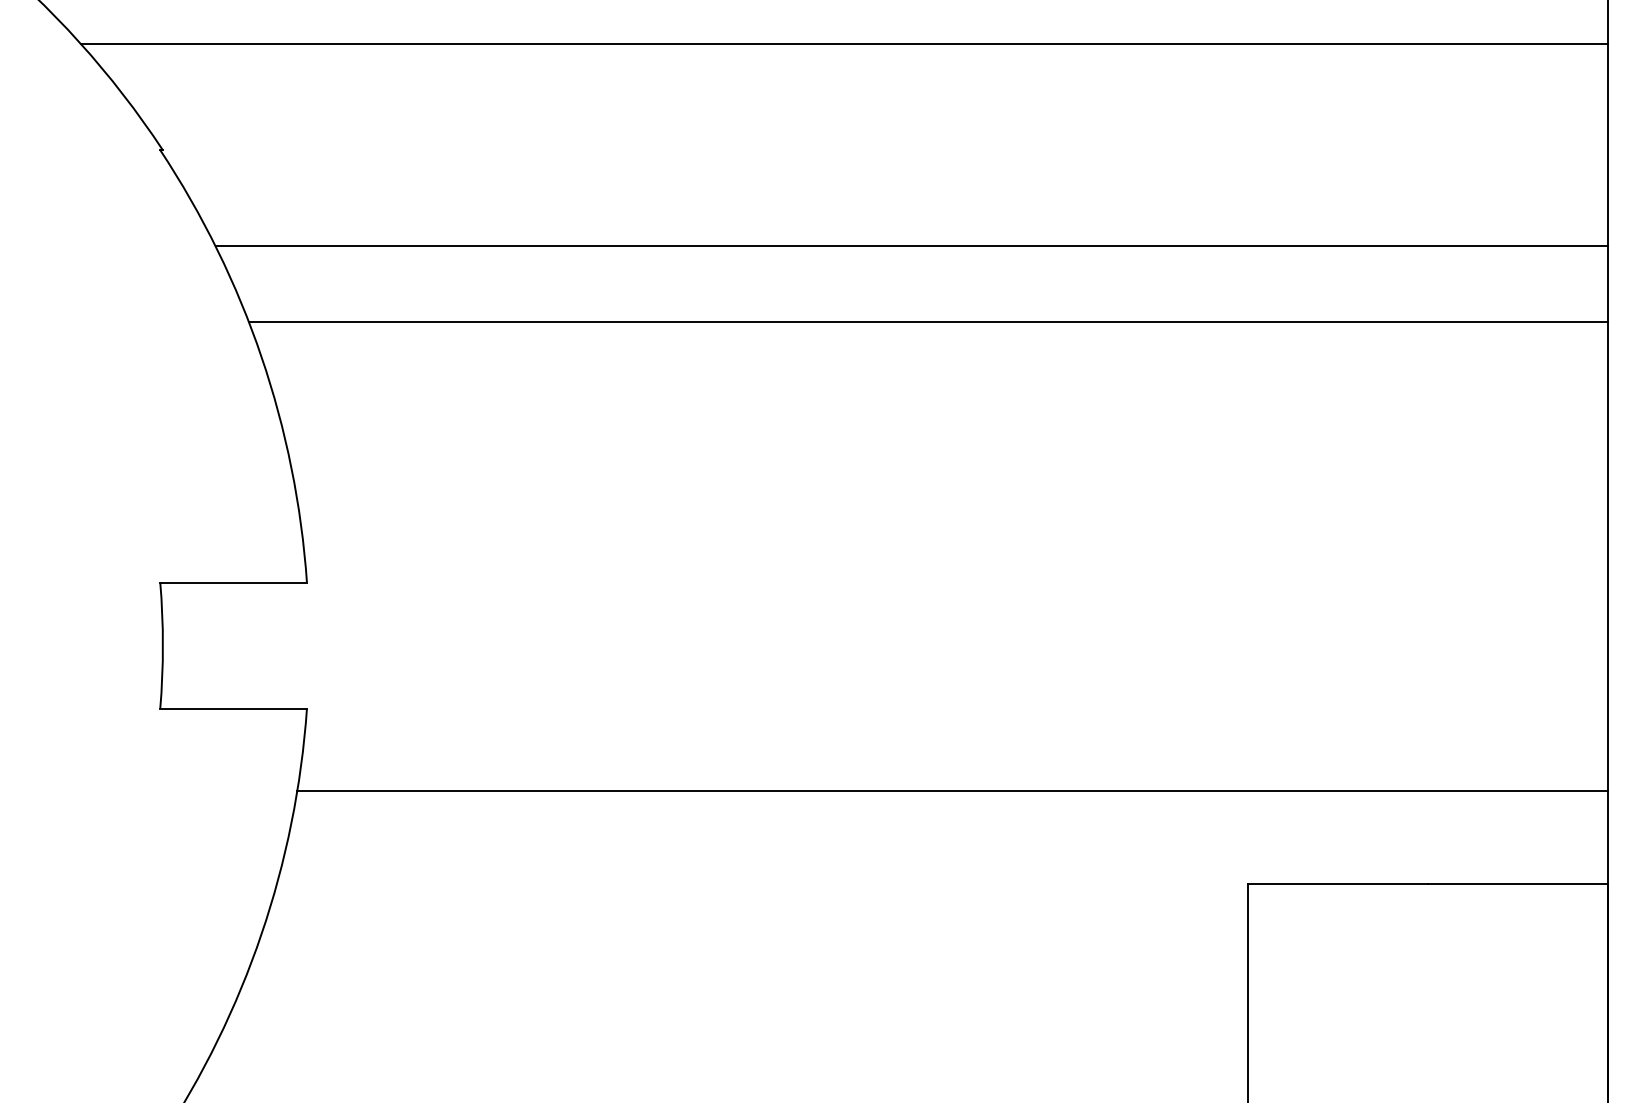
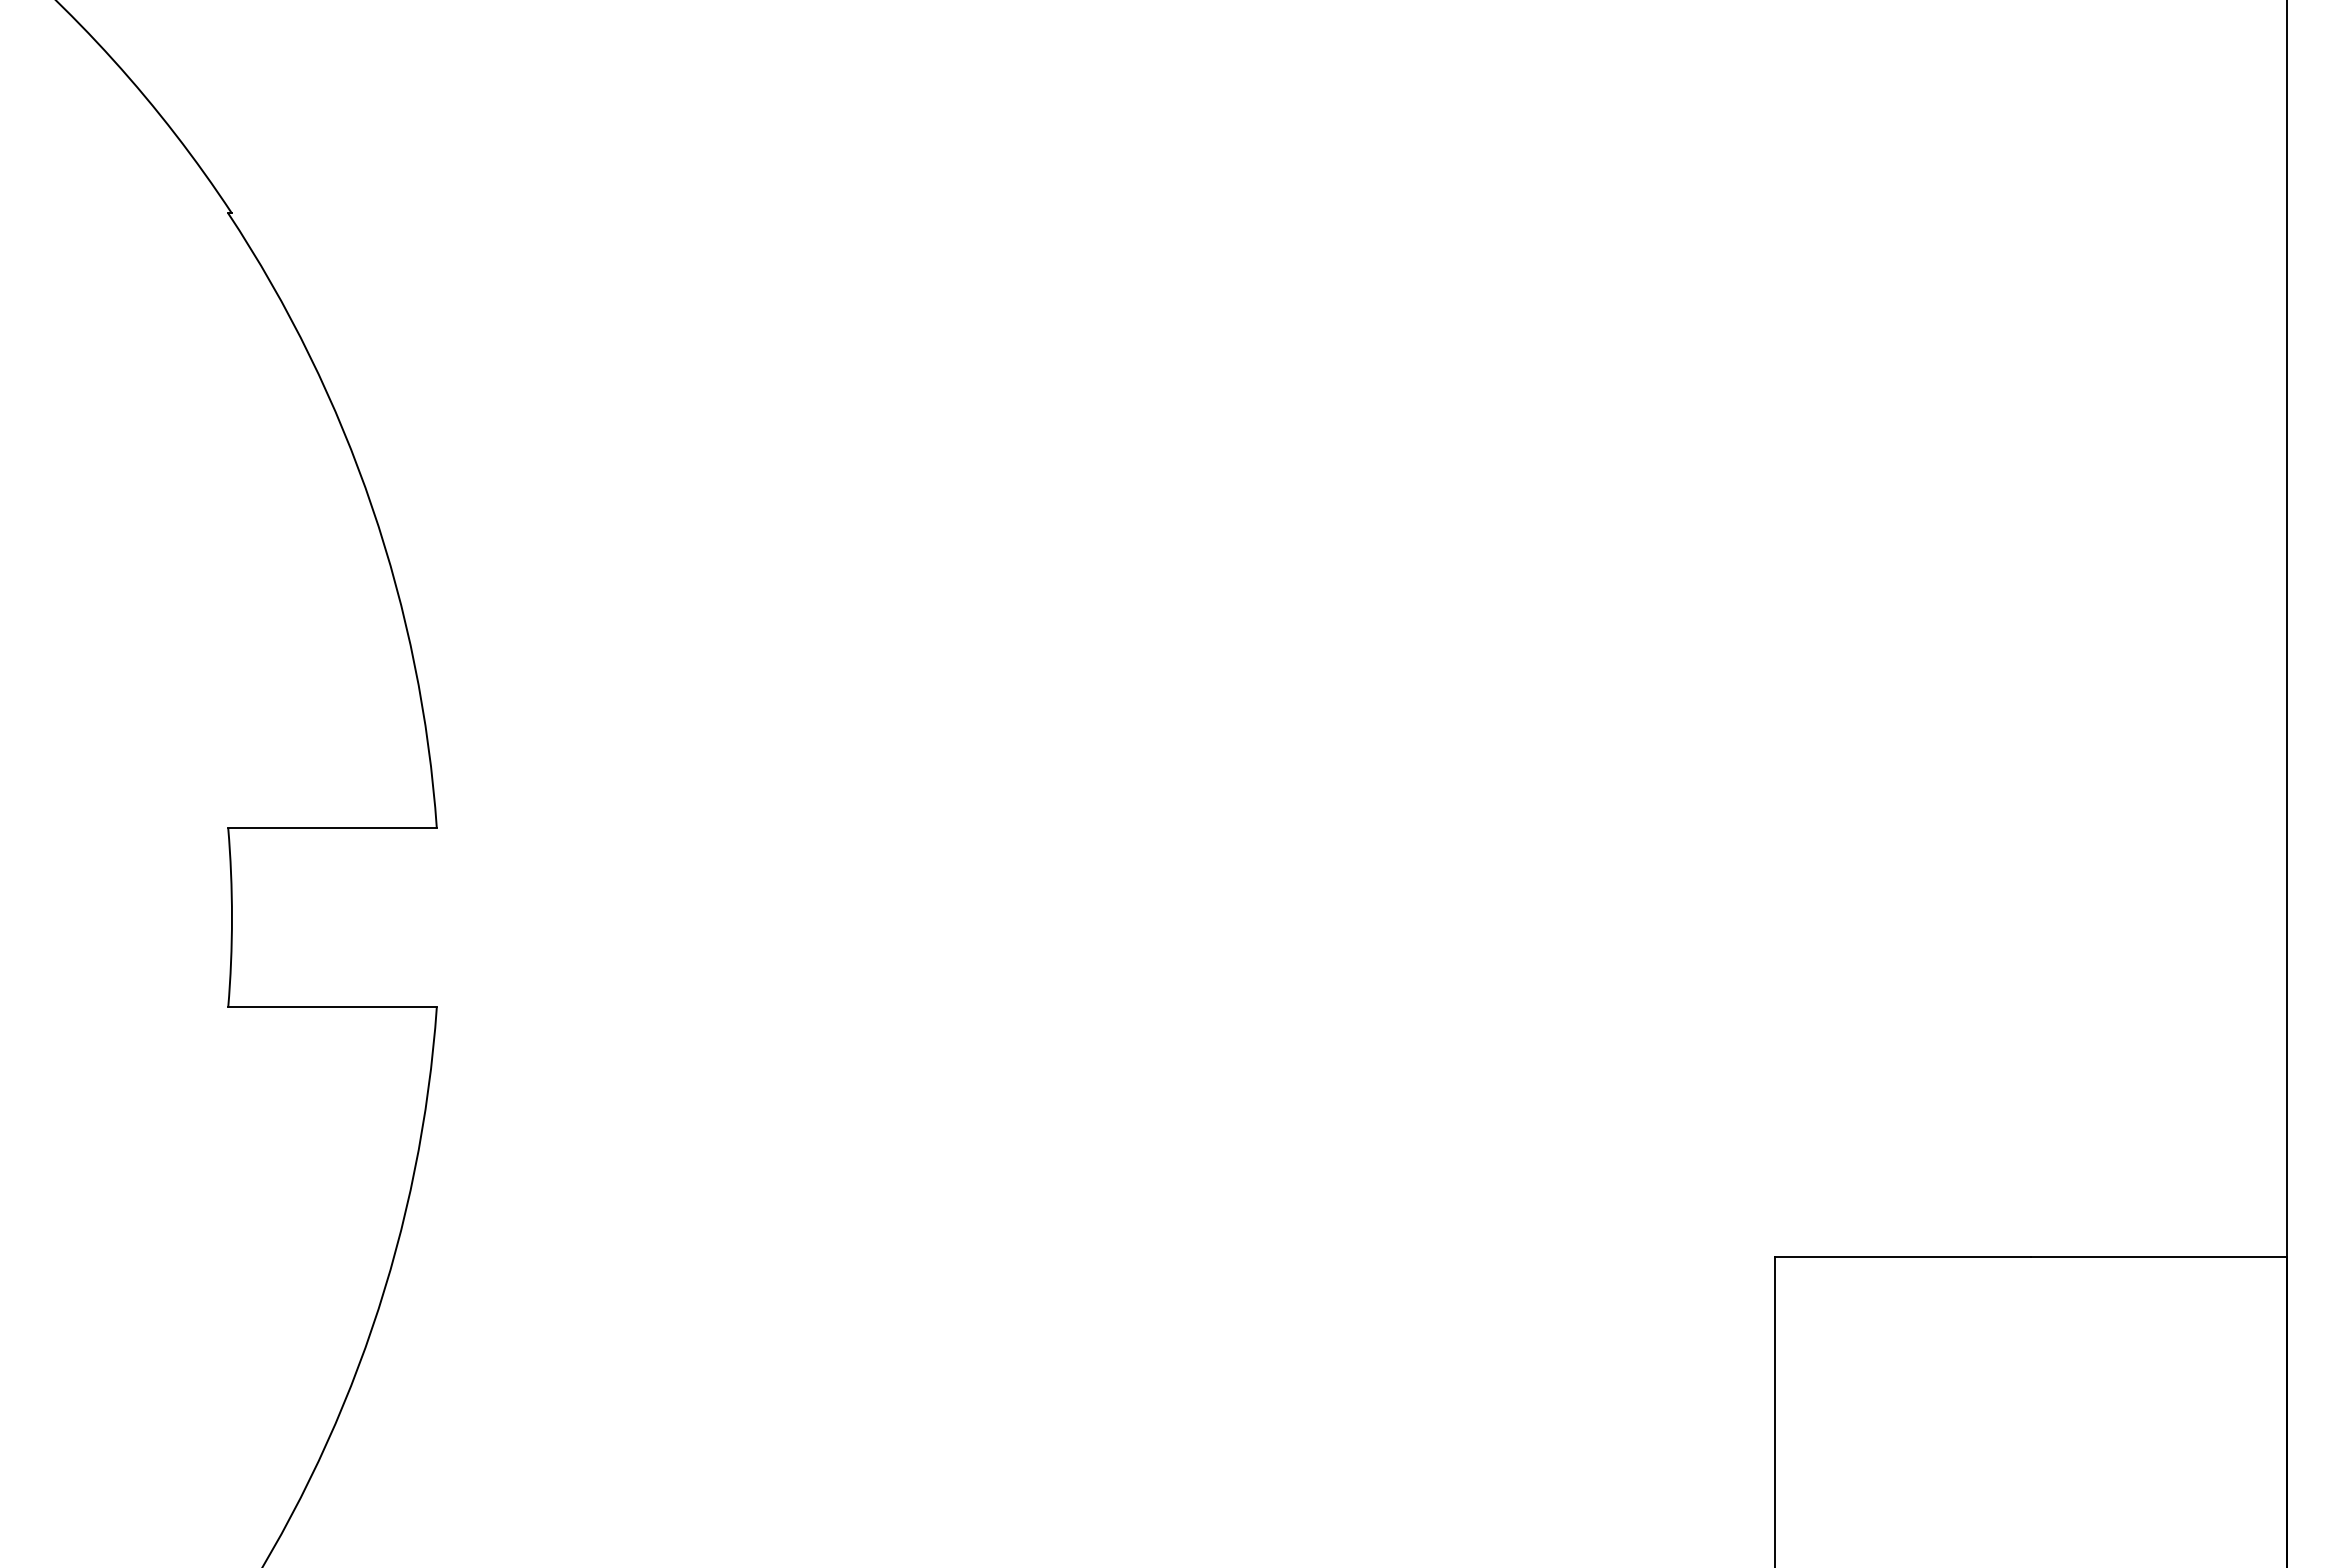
line: (844, 44) -> (1200, 62), removed
line: (911, 246) -> (1296, 350), removed
line: (928, 321) -> (1320, 457), removed
line: (952, 790) -> (1354, 1124), removed

